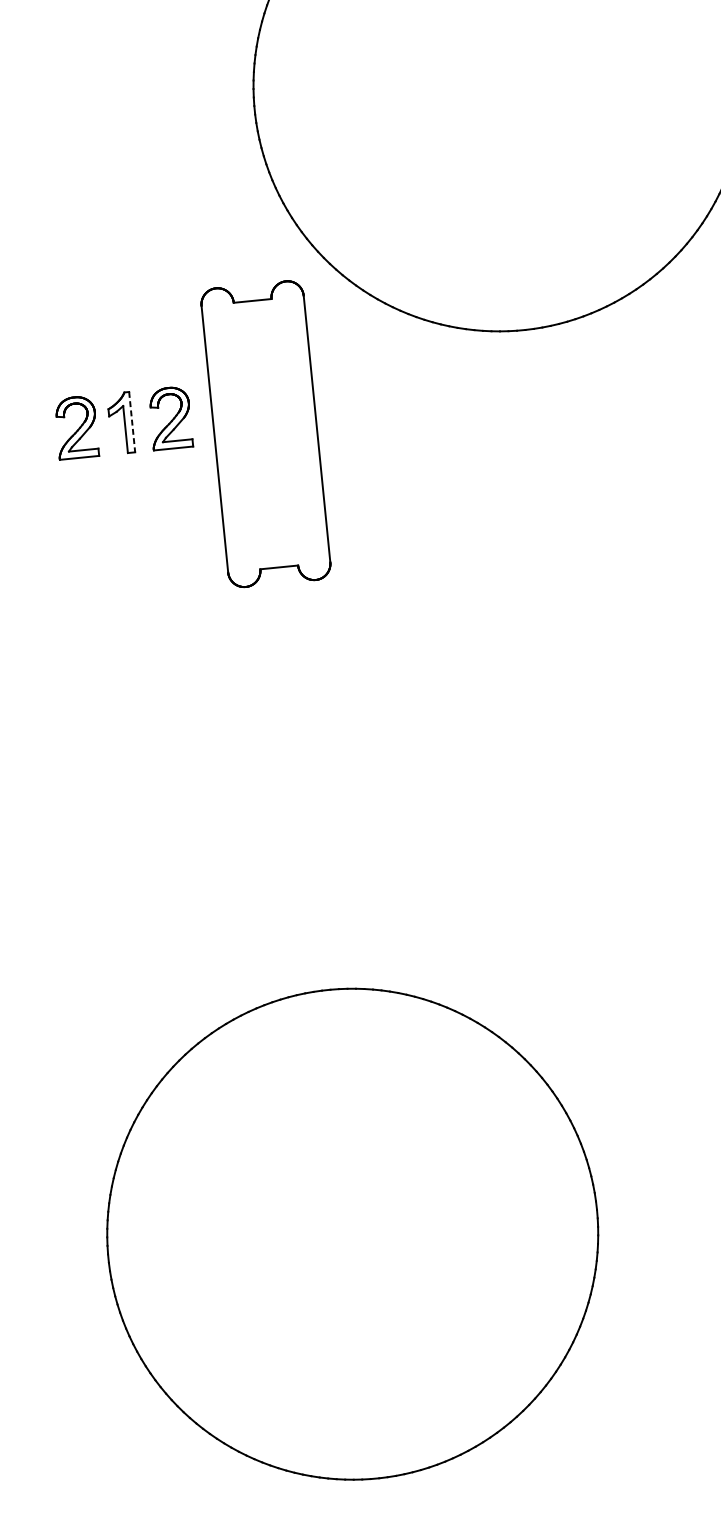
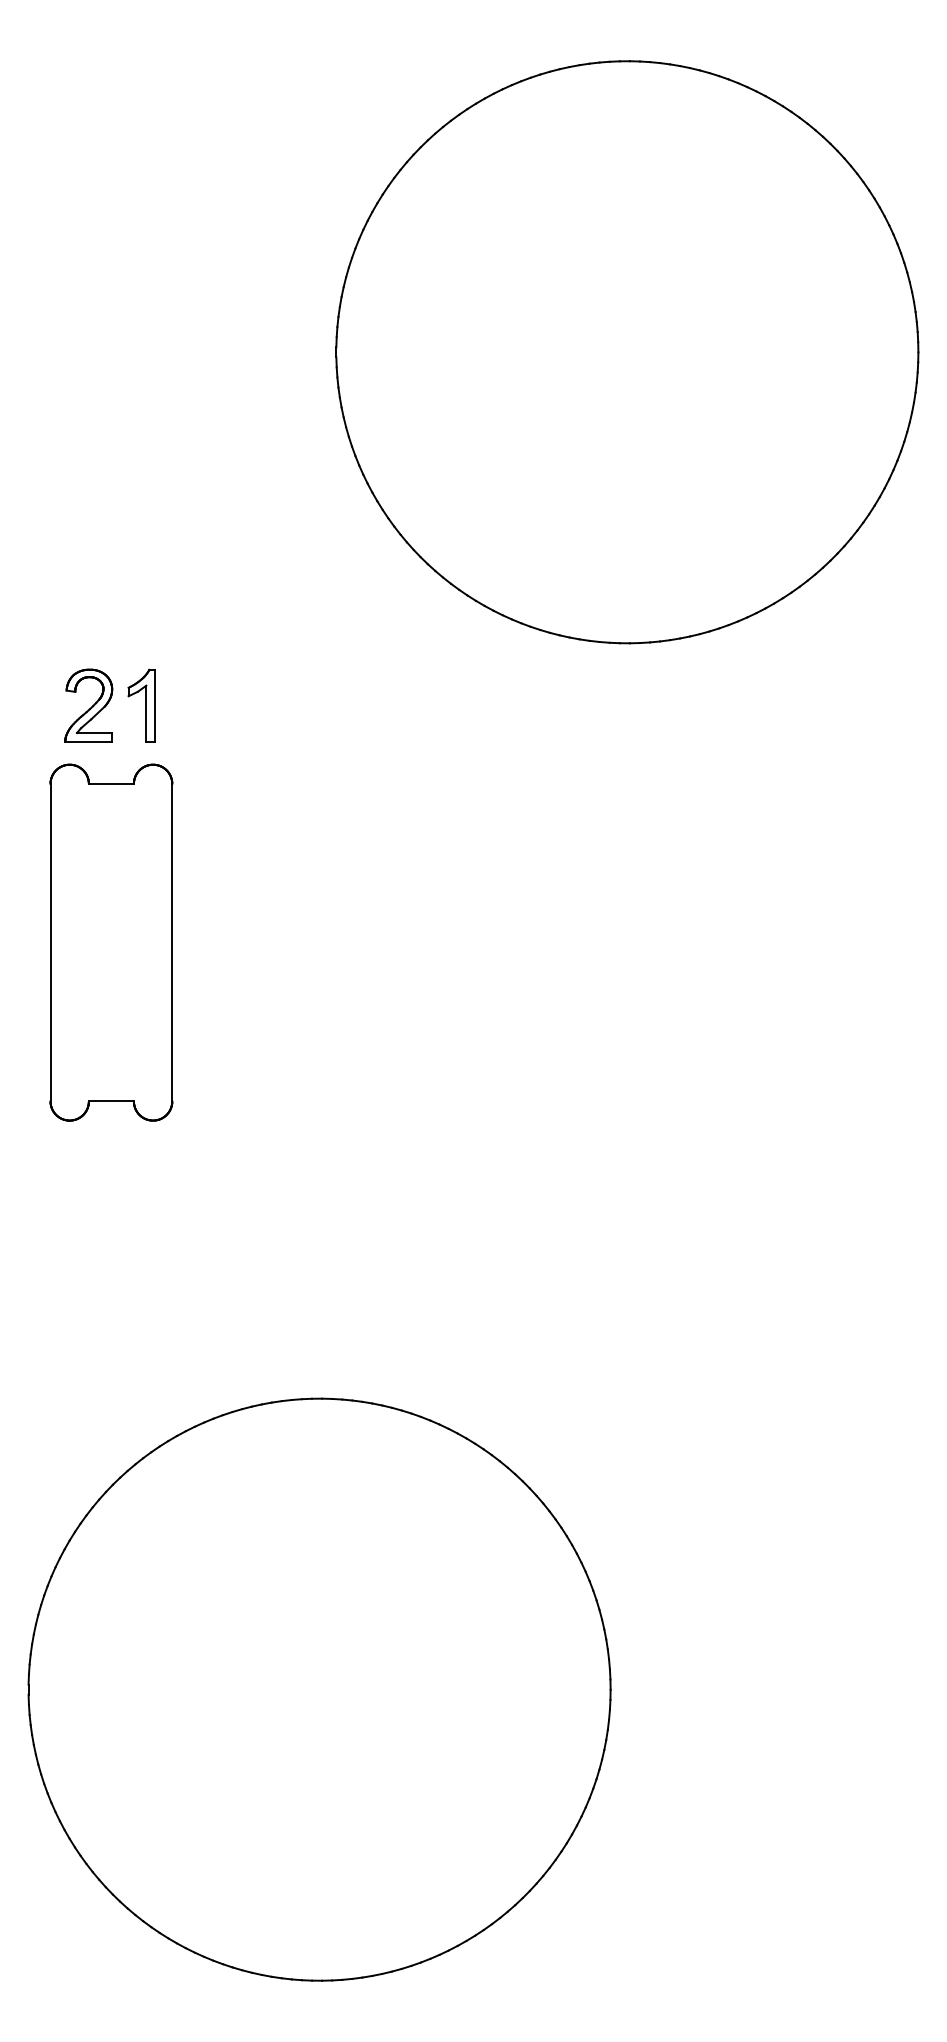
part: (170, 418) -> (200, 705), removed
line: (132, 421) -> (155, 705), dashed -> solid
part: (266, 434) -> (111, 942), moved

